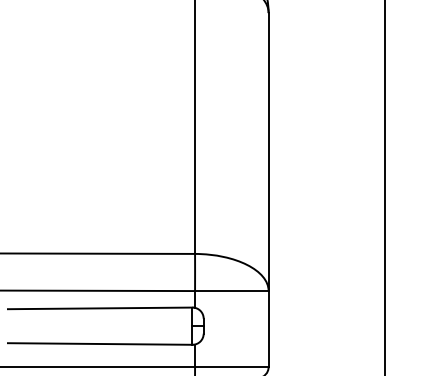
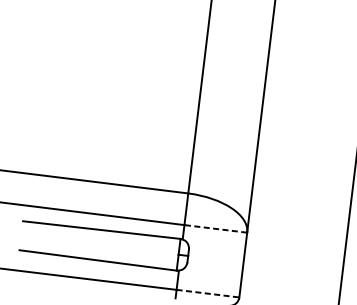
line: (231, 291) -> (215, 229), solid -> dashed
line: (231, 367) -> (207, 294), solid -> dashed

